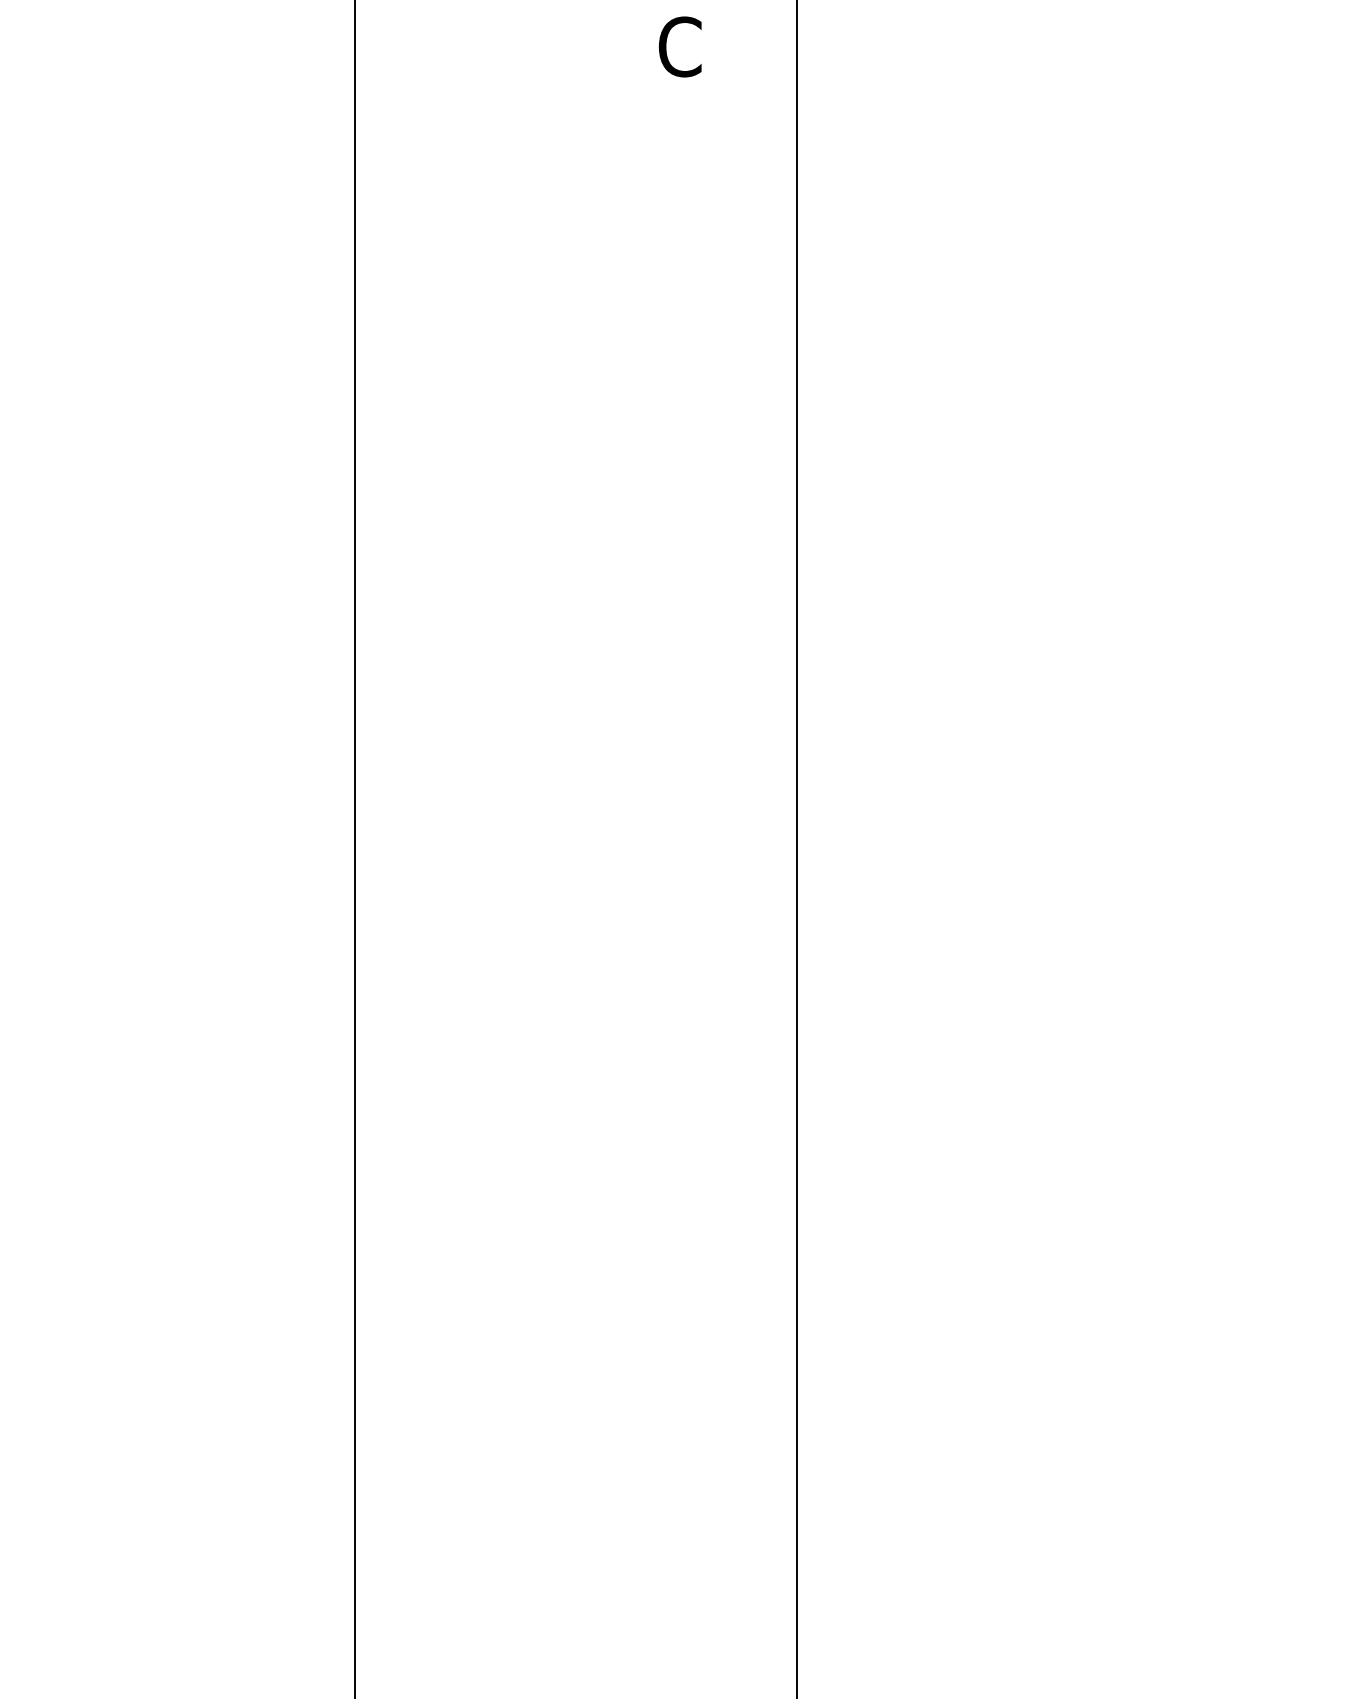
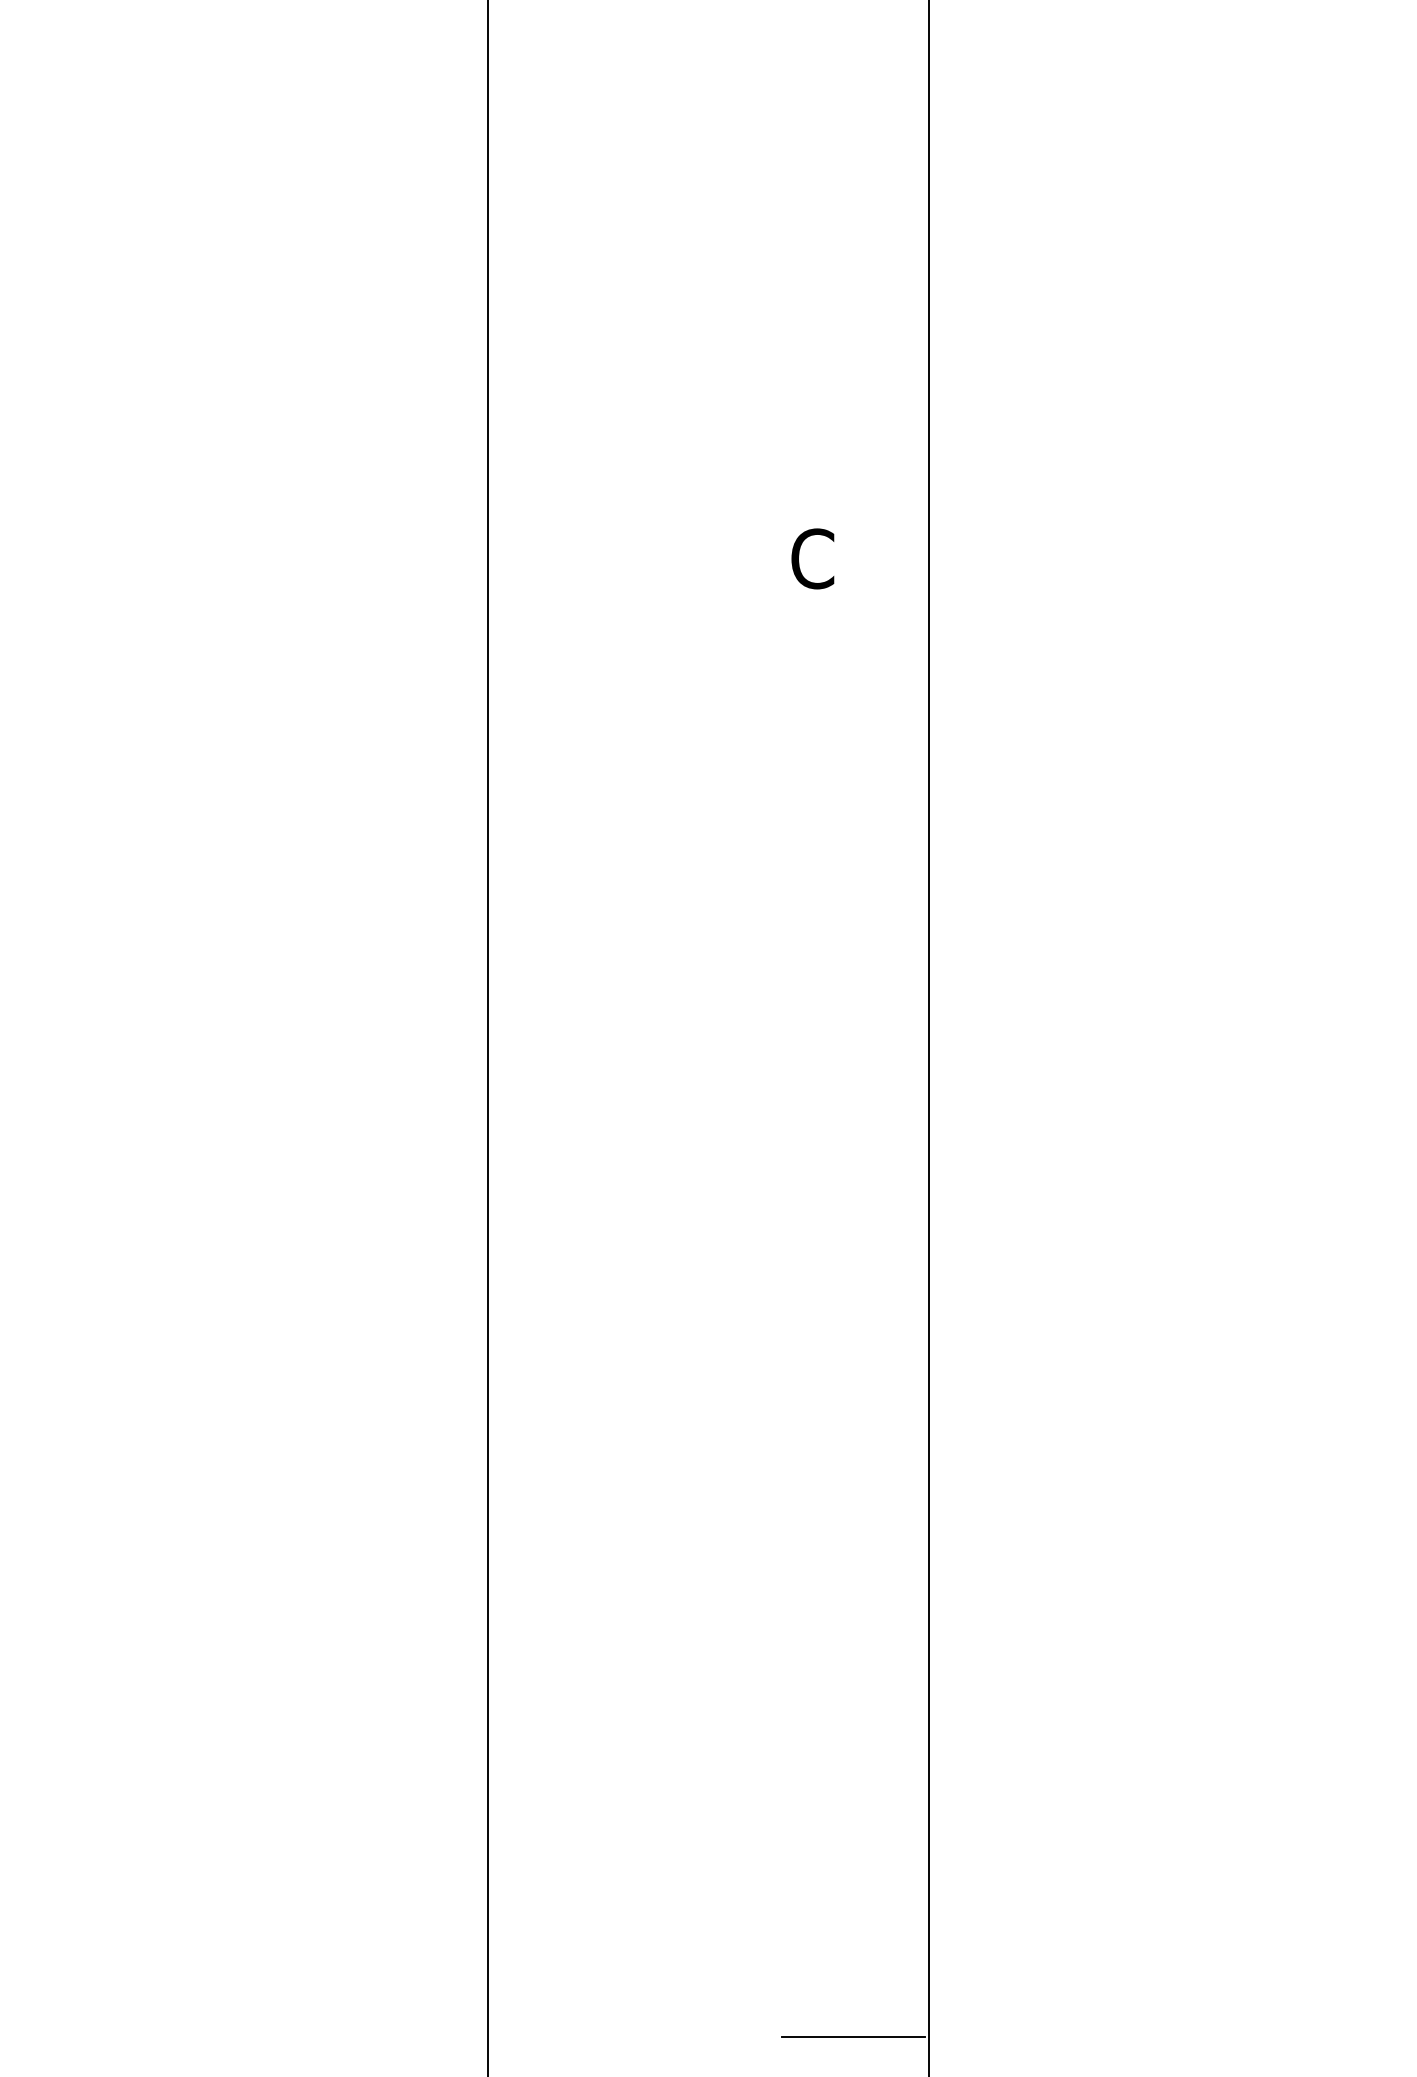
line: (720, 1525) -> (853, 2037), added

